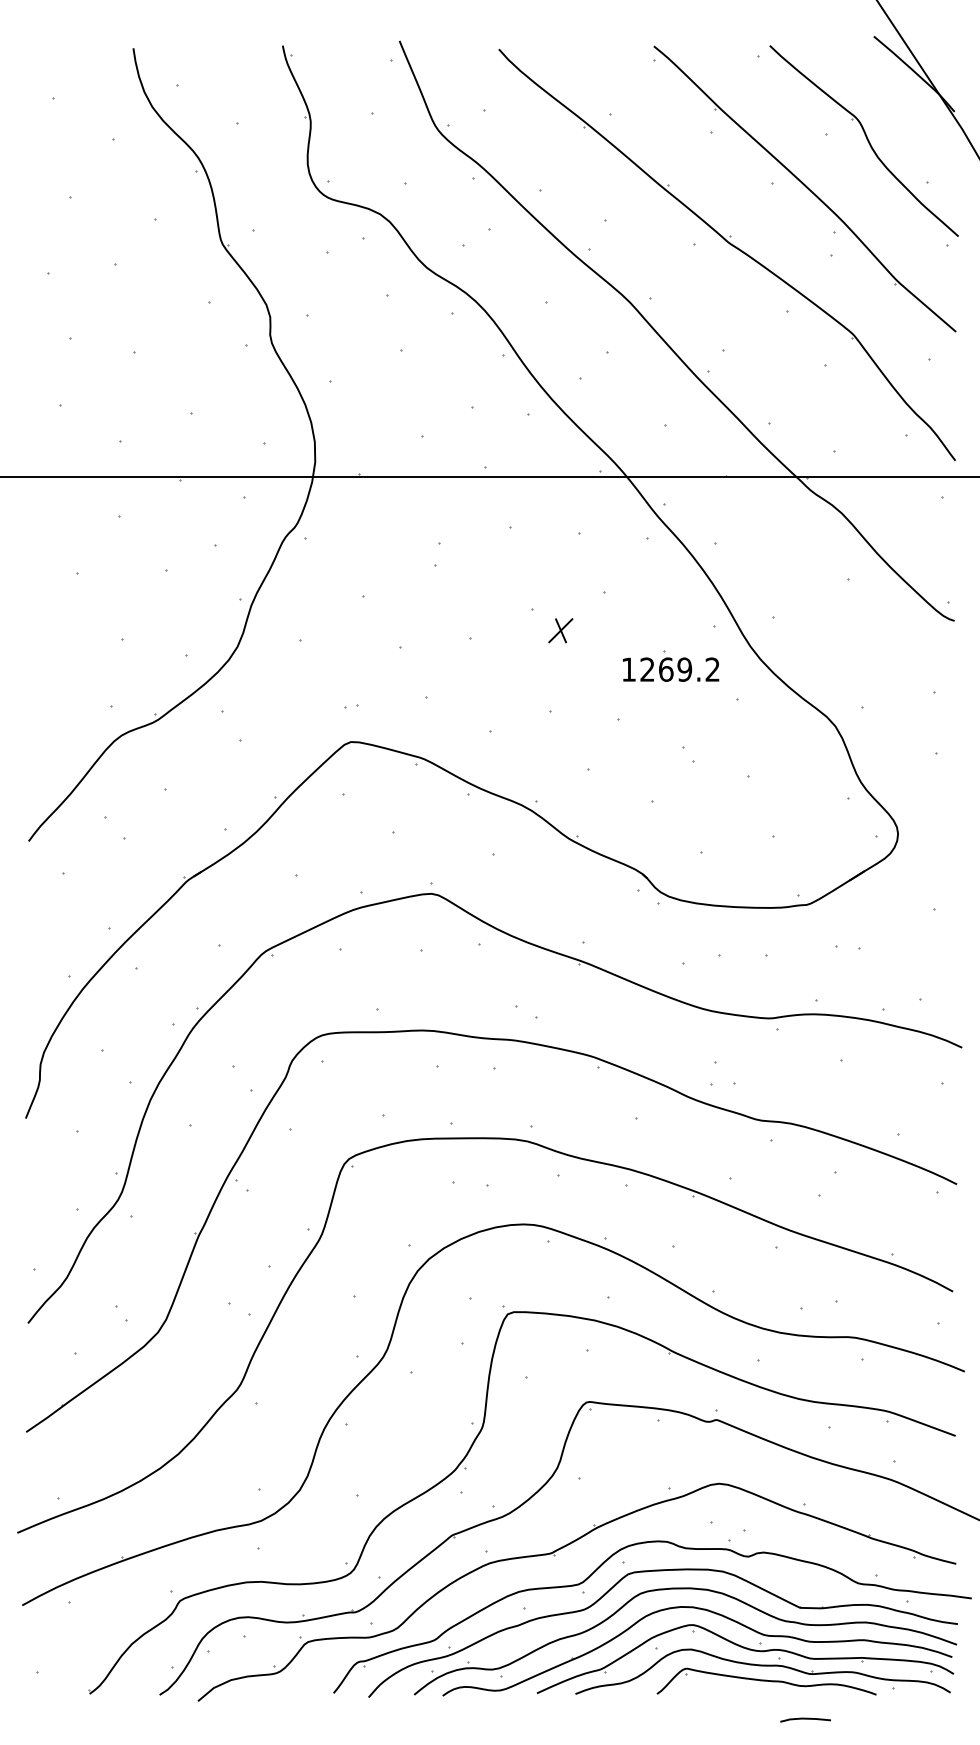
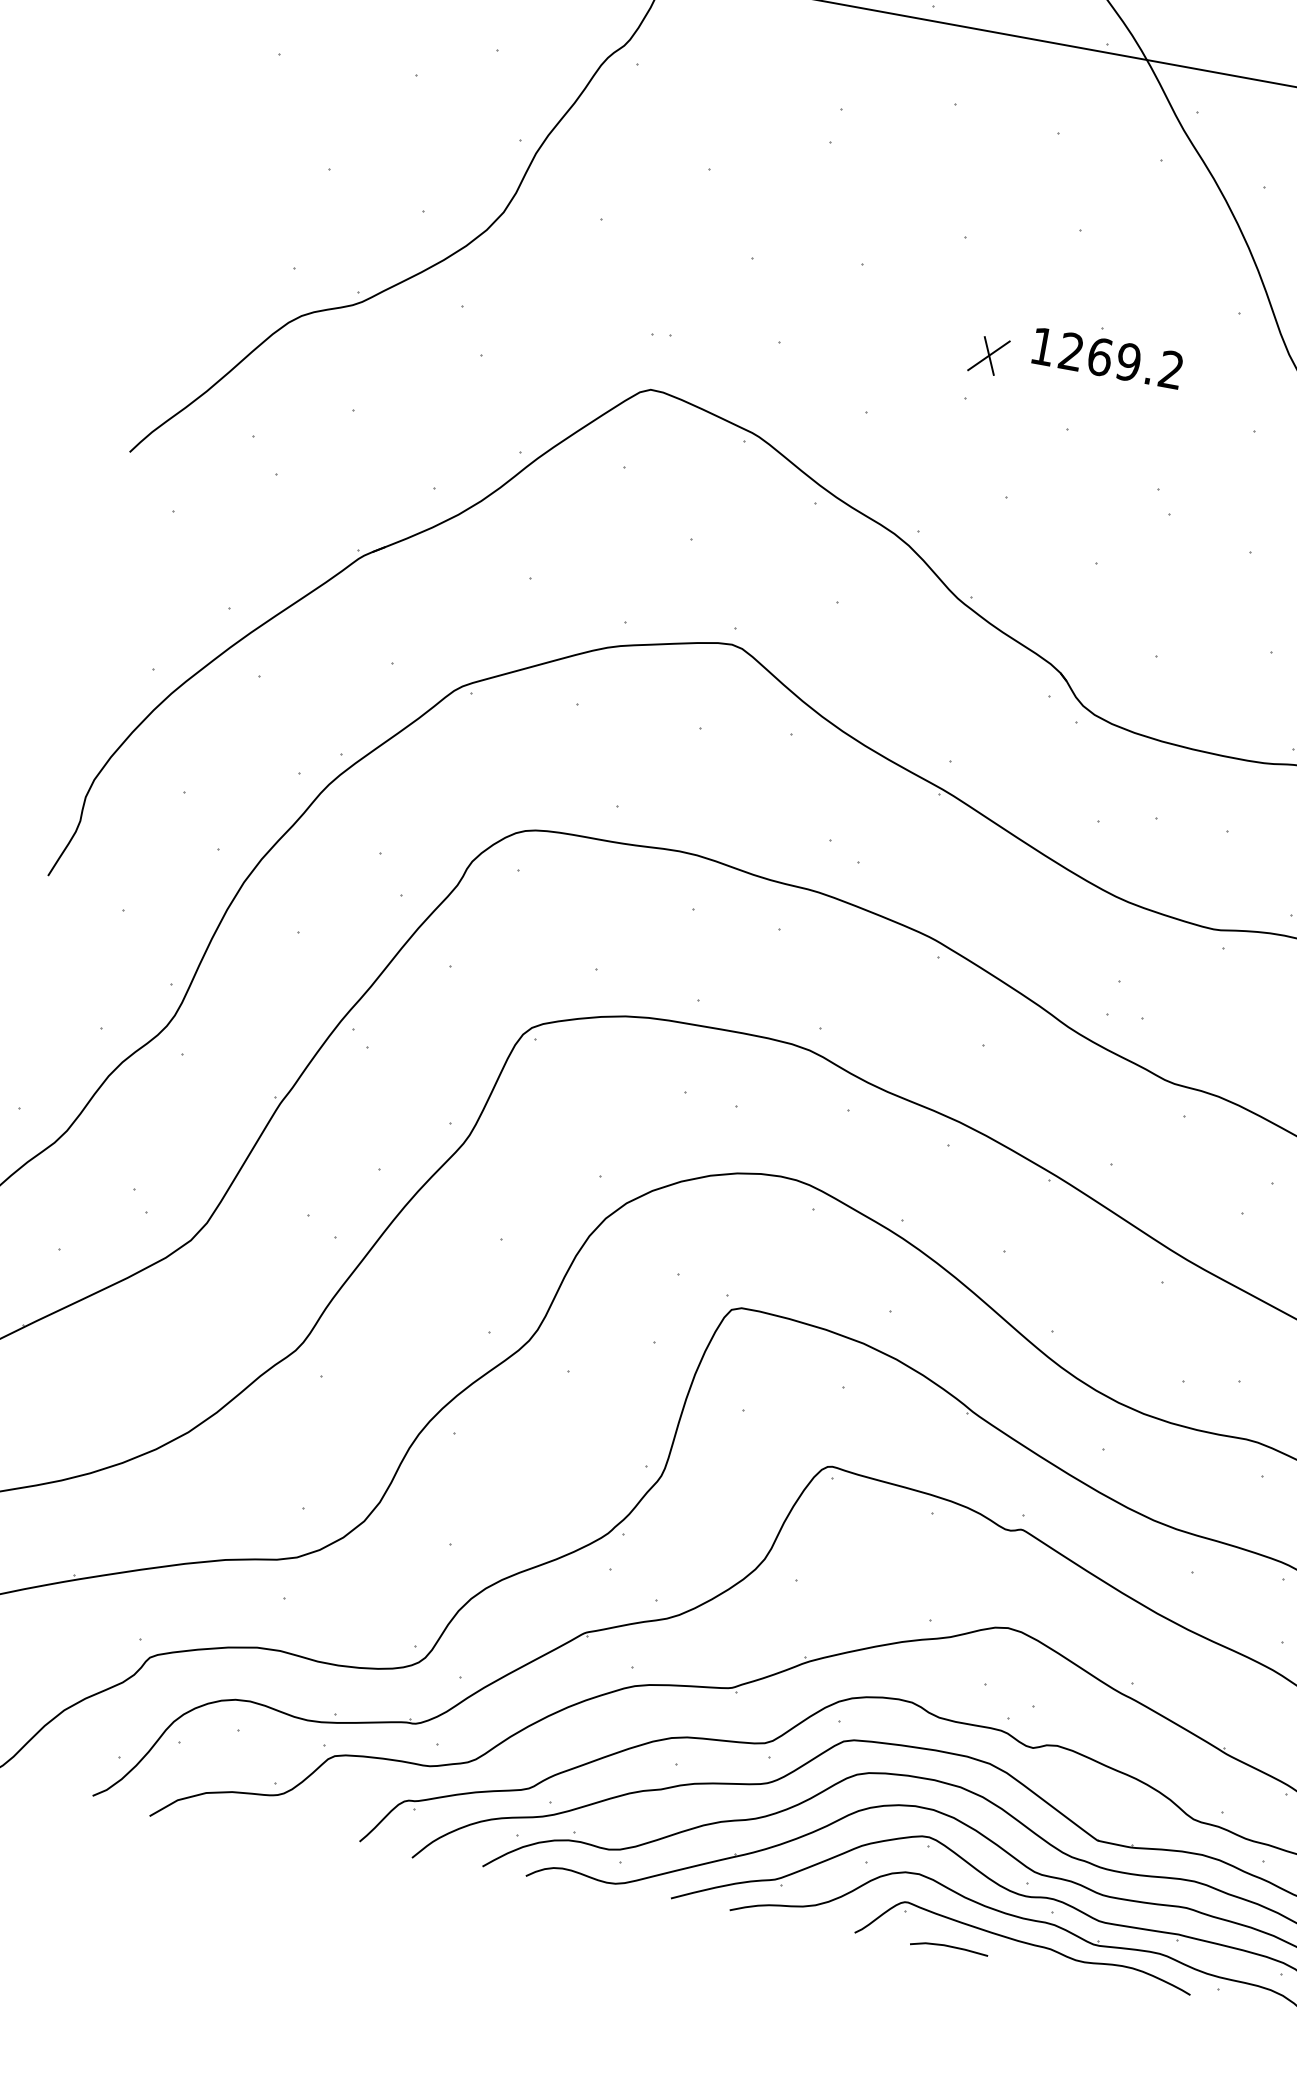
part: (560, 630) -> (988, 355), moved
part: (671, 665) -> (1109, 352), moved
line: (805, 1719) -> (949, 1947), moved

